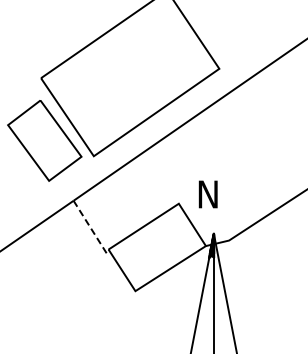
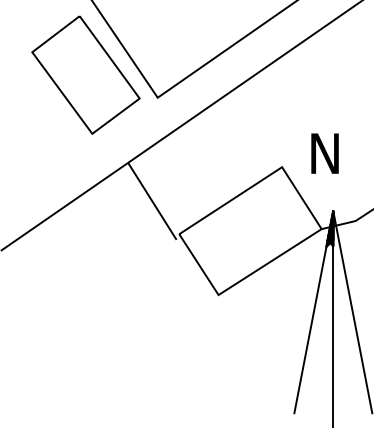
line: (89, 226) -> (151, 200), dashed -> solid

